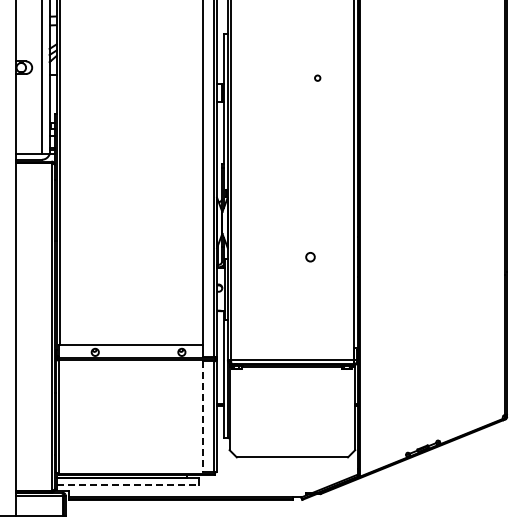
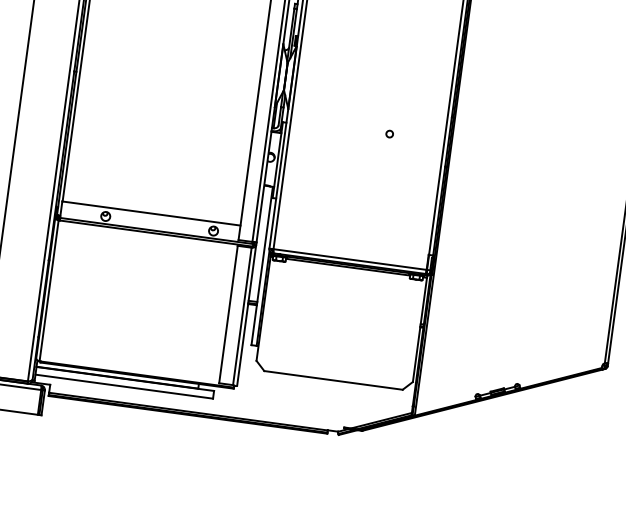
circle: (310, 256) -> (389, 133), size x0.62
line: (202, 417) -> (228, 315), dashed -> solid
line: (128, 484) -> (124, 386), dashed -> solid

